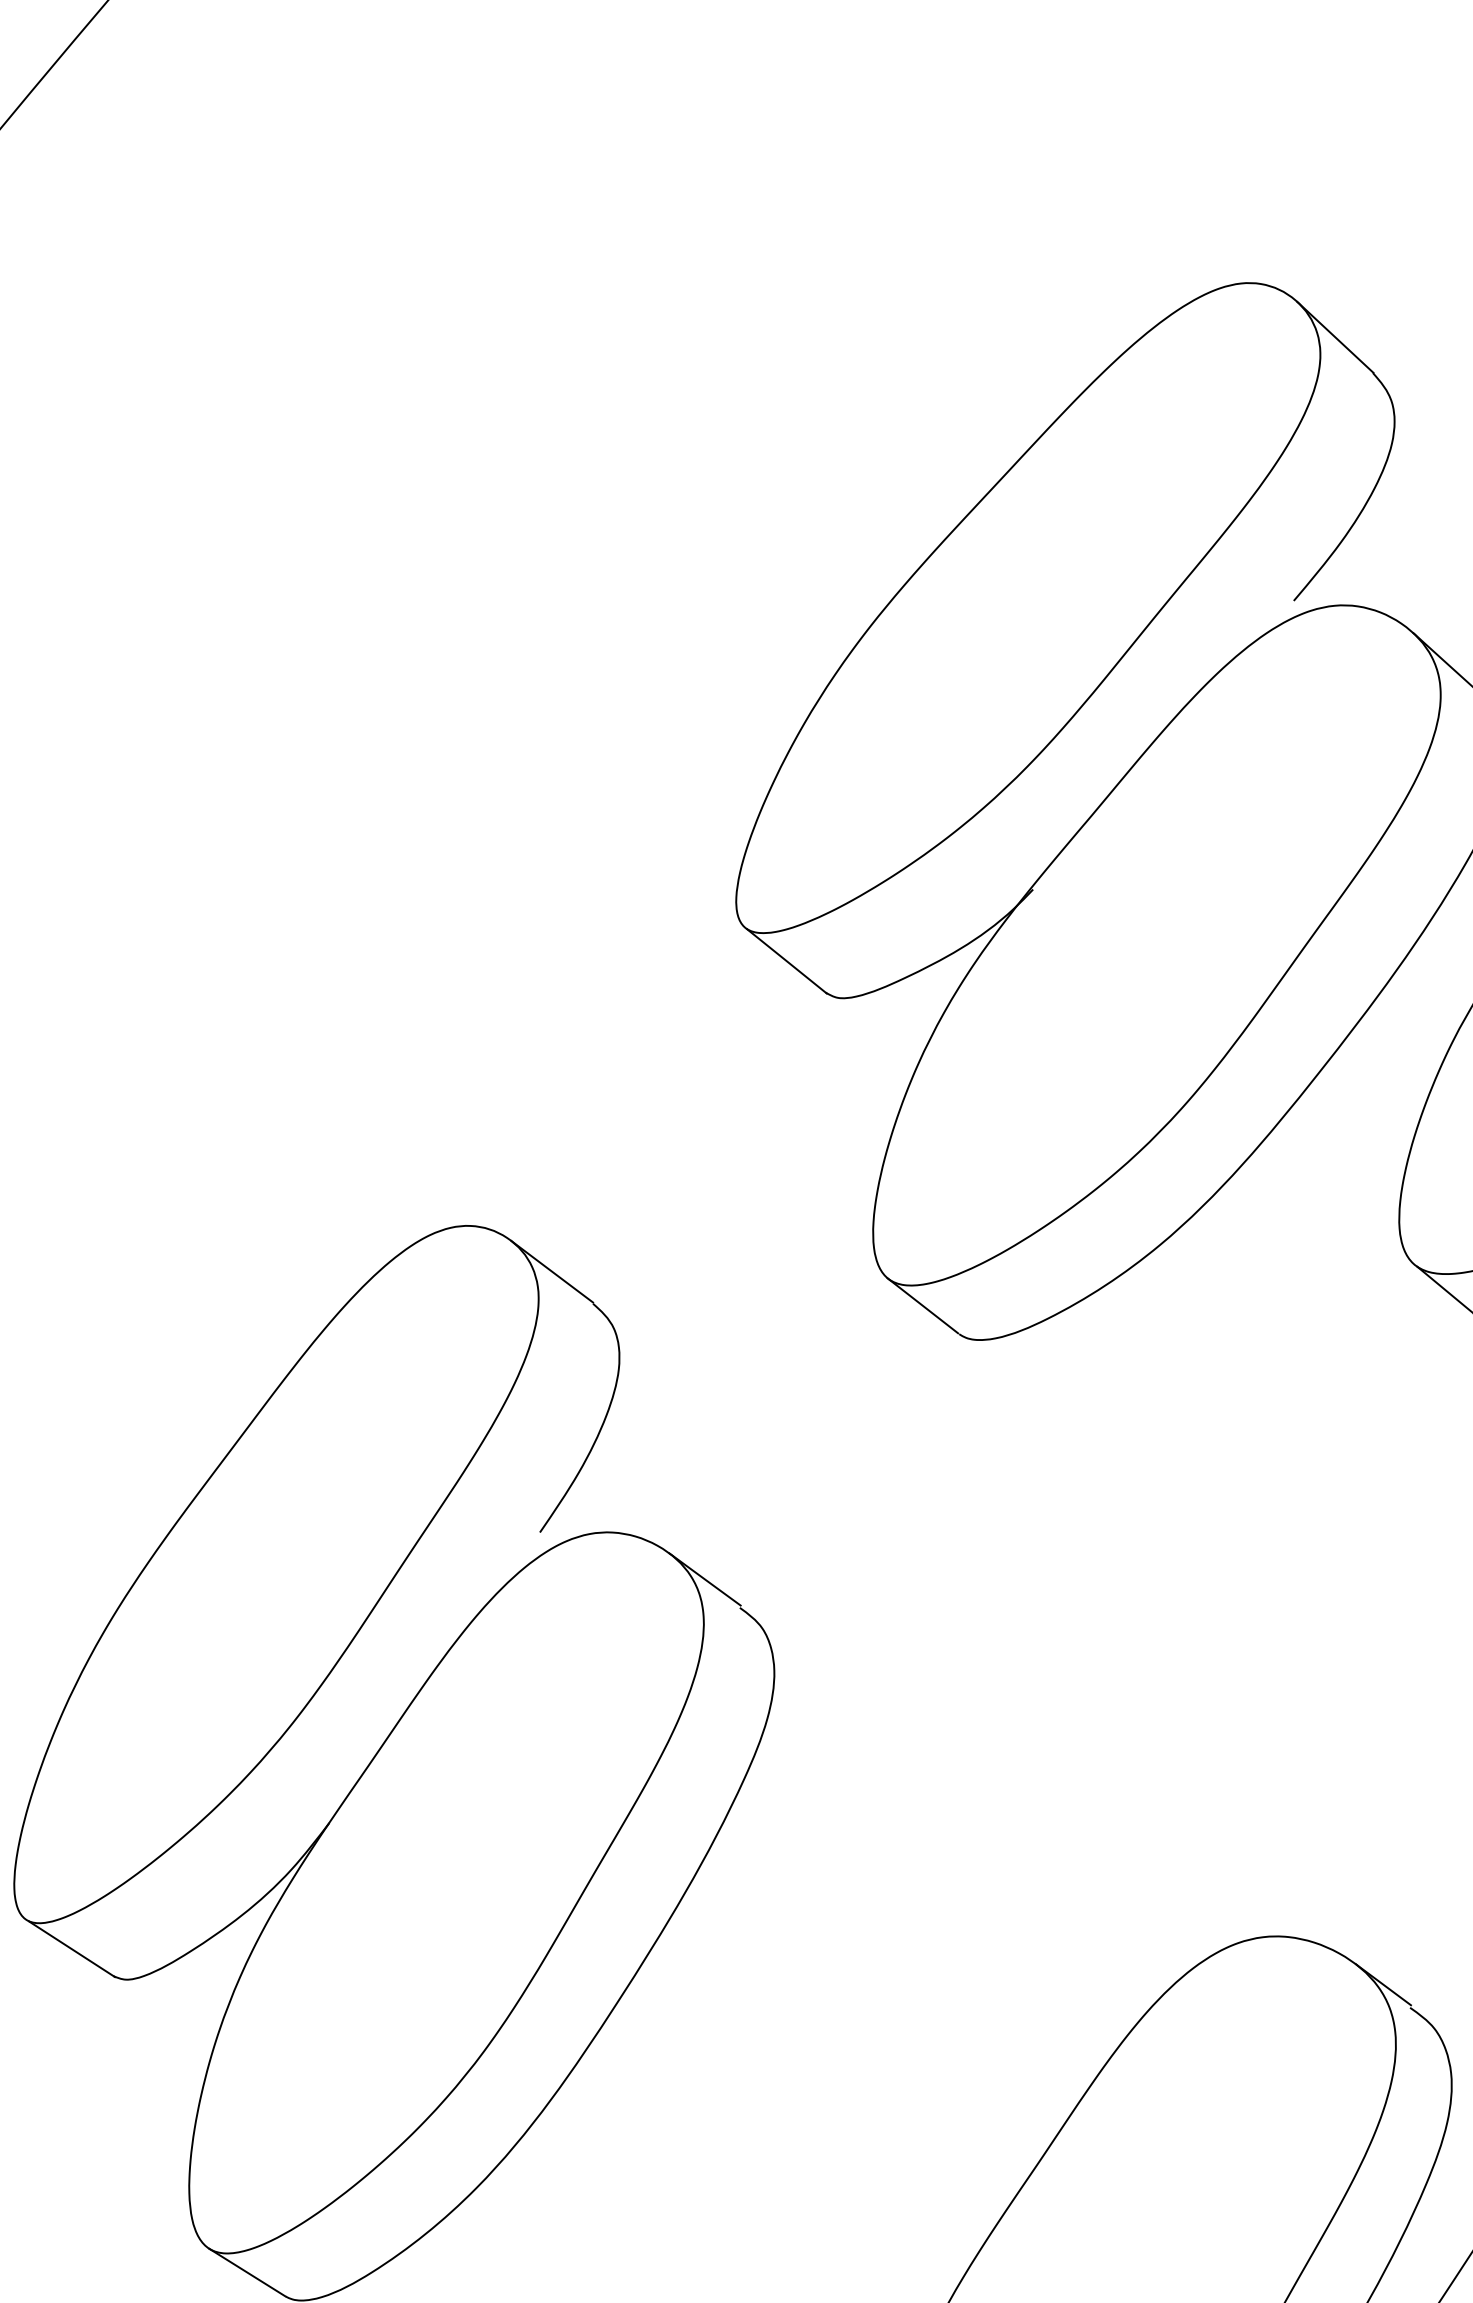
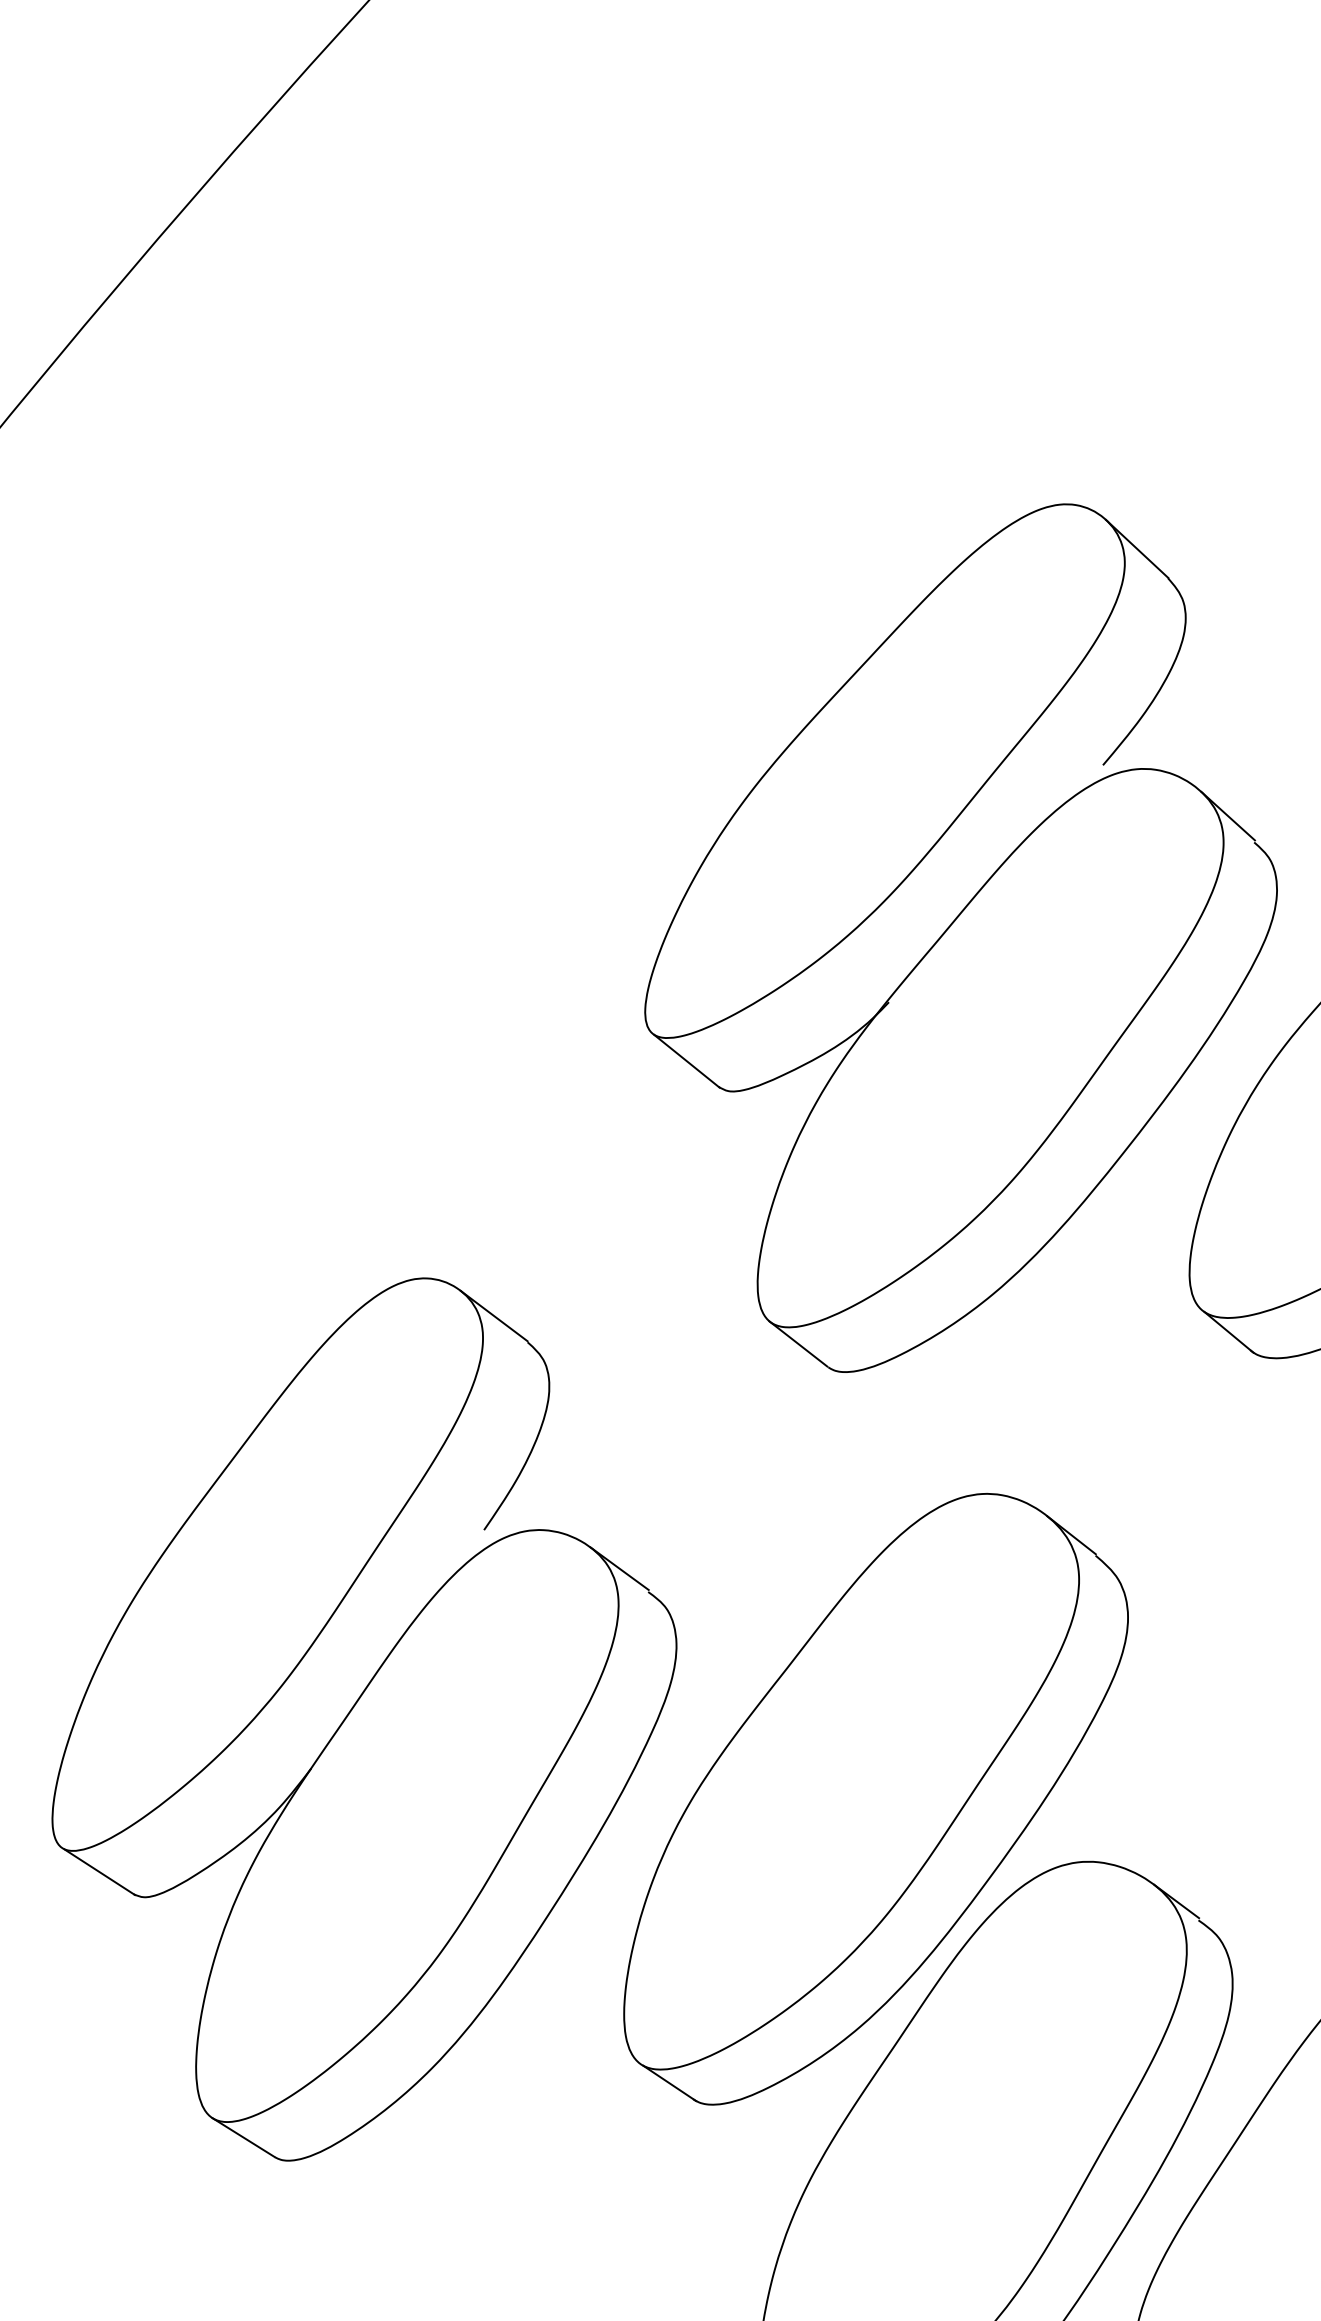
part: (1016, 1860) -> (875, 1799), added

